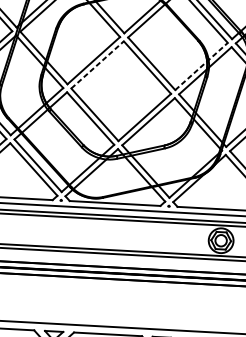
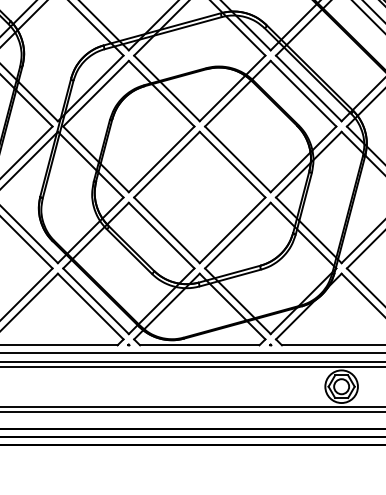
line: (98, 64) -> (167, 164), dashed -> solid
line: (201, 66) -> (303, 159), dashed -> solid

